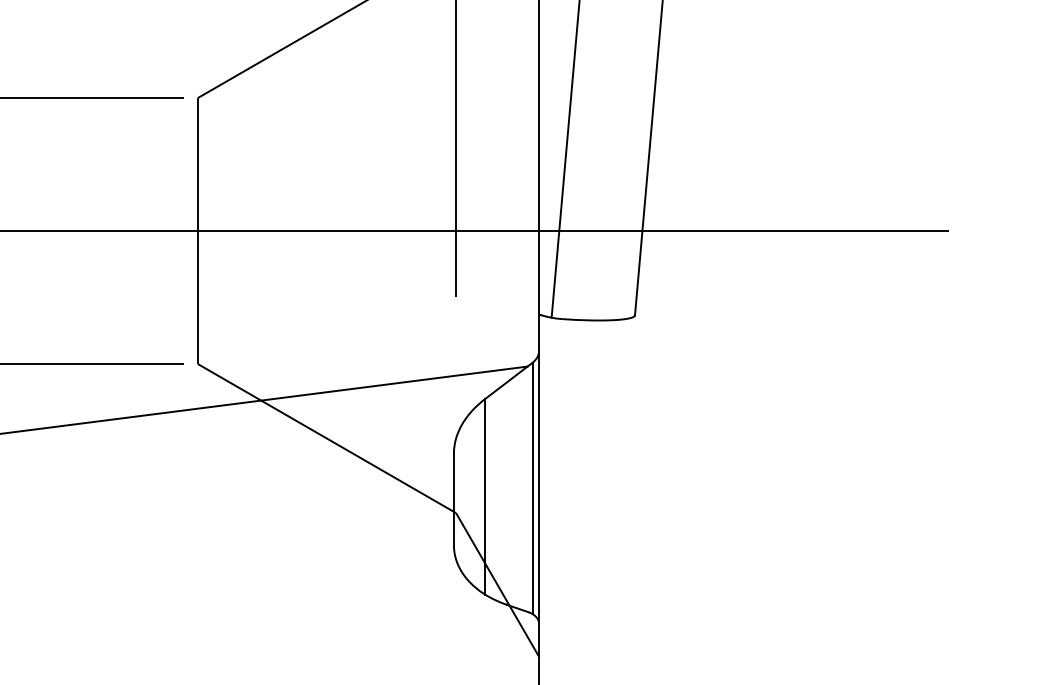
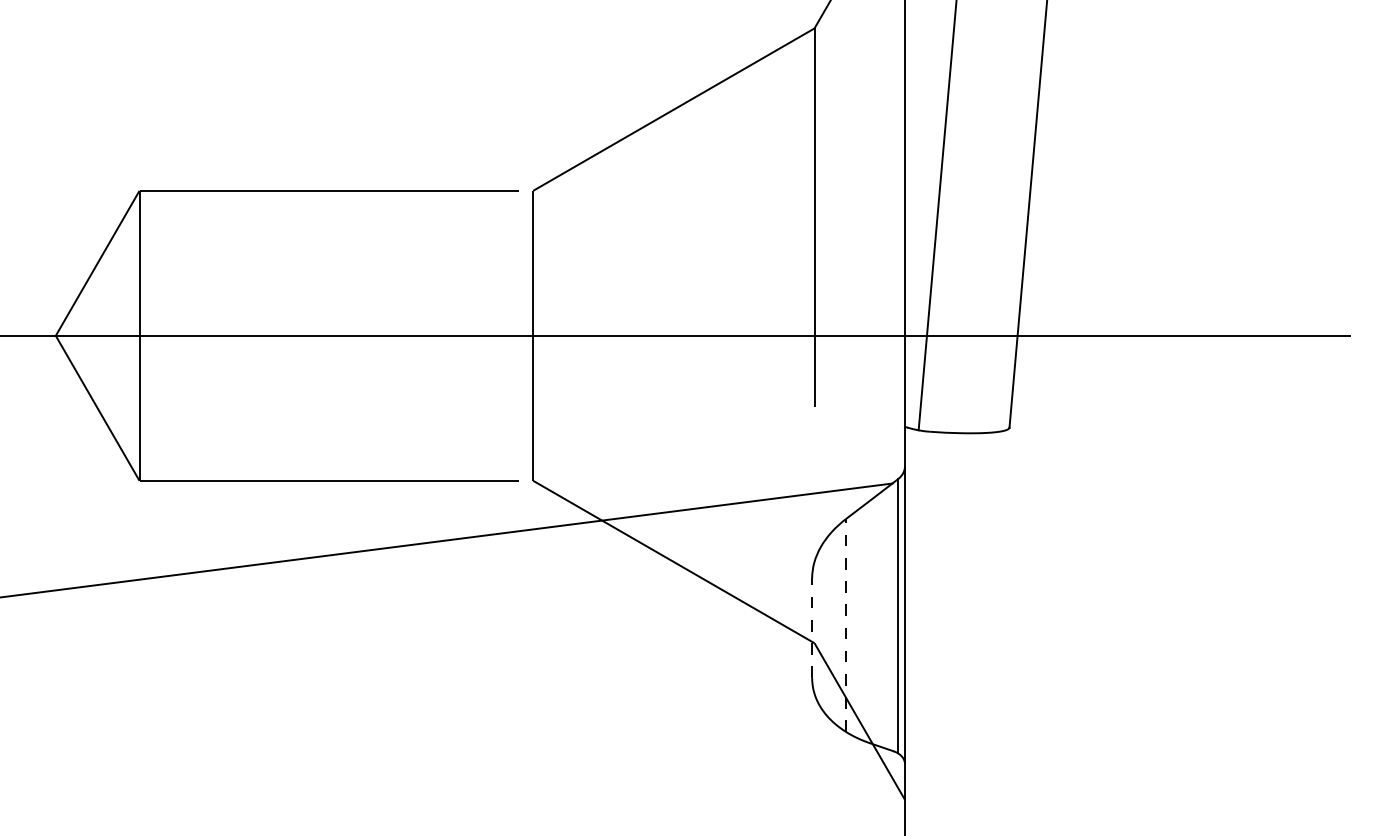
line: (485, 496) -> (846, 625), solid -> dashed
line: (454, 499) -> (812, 628), solid -> dashed

